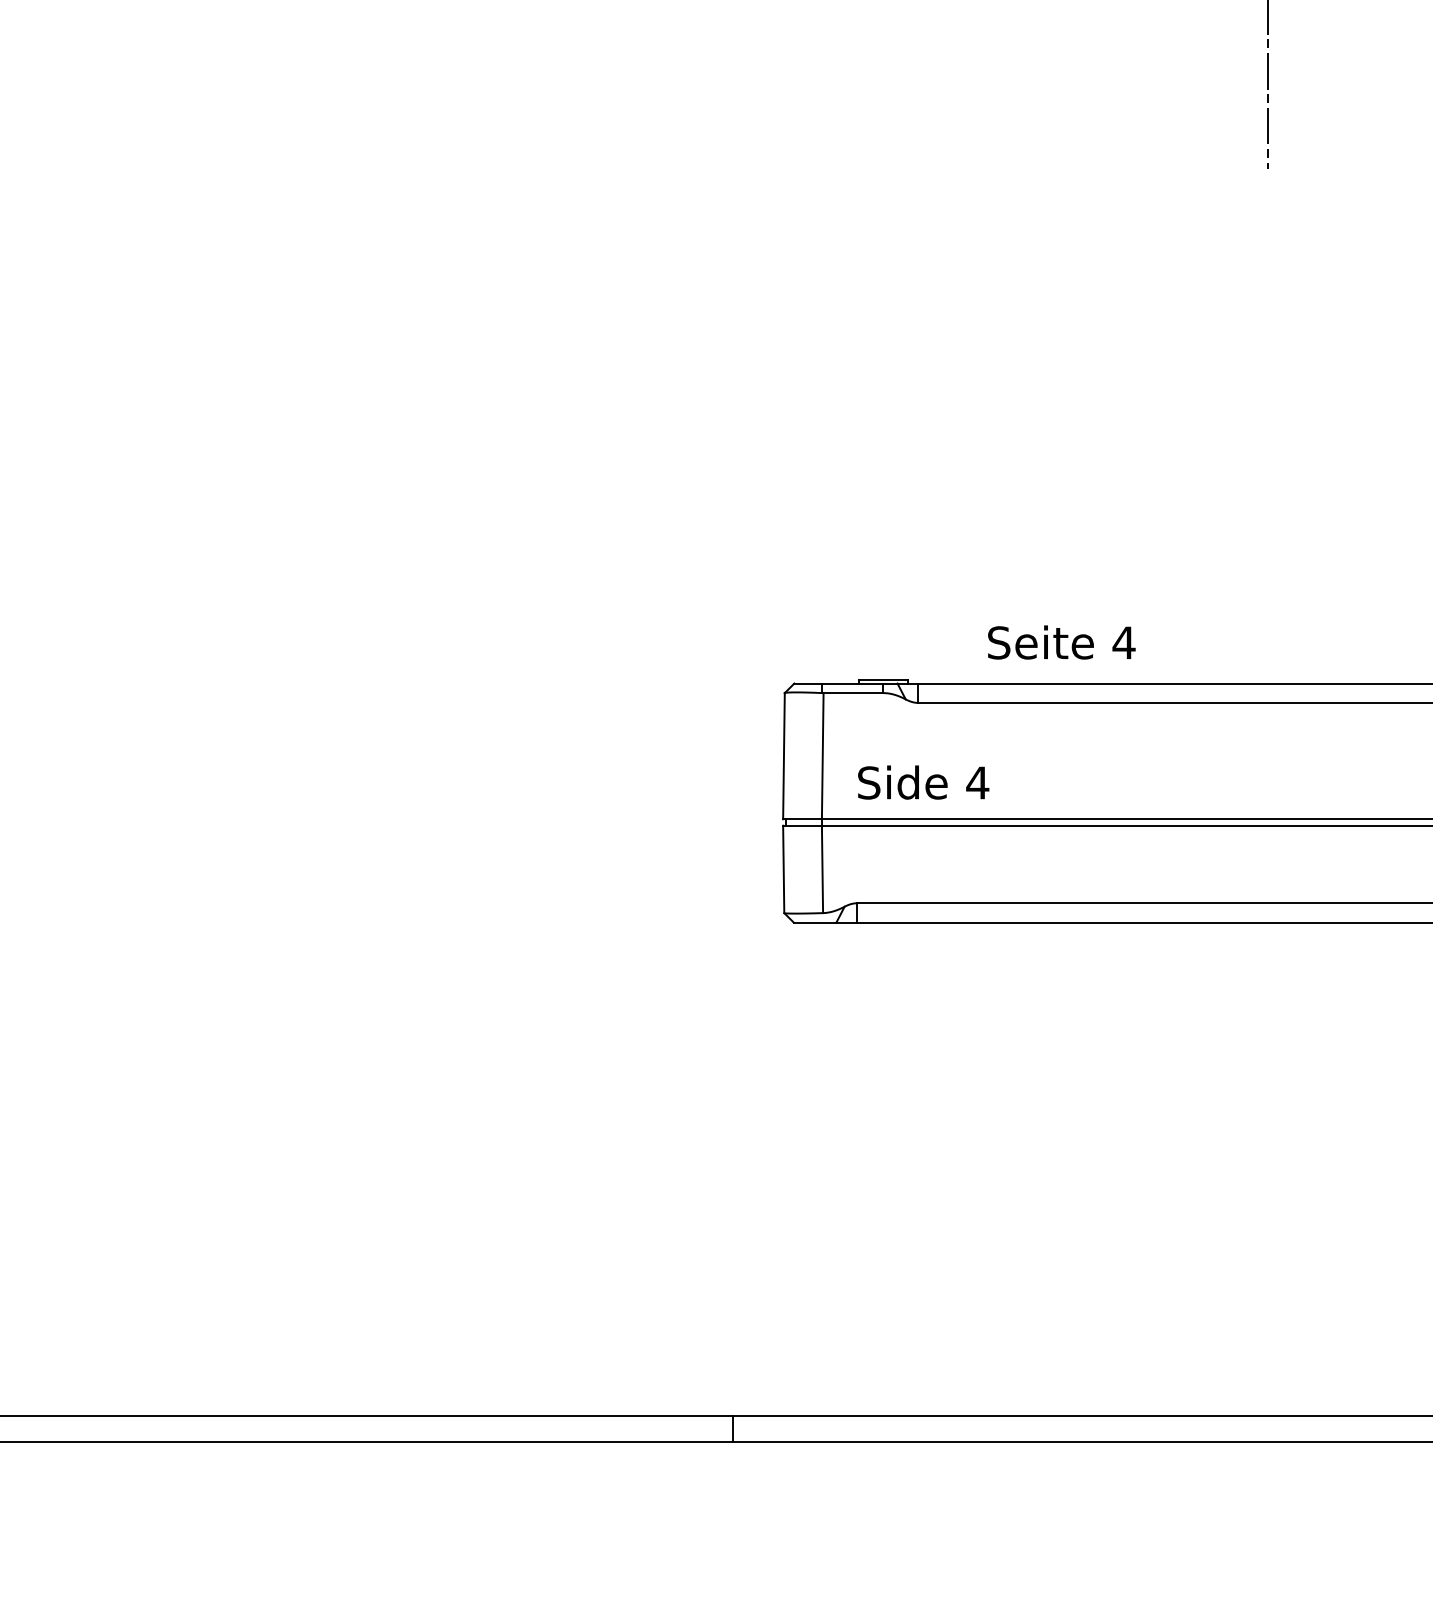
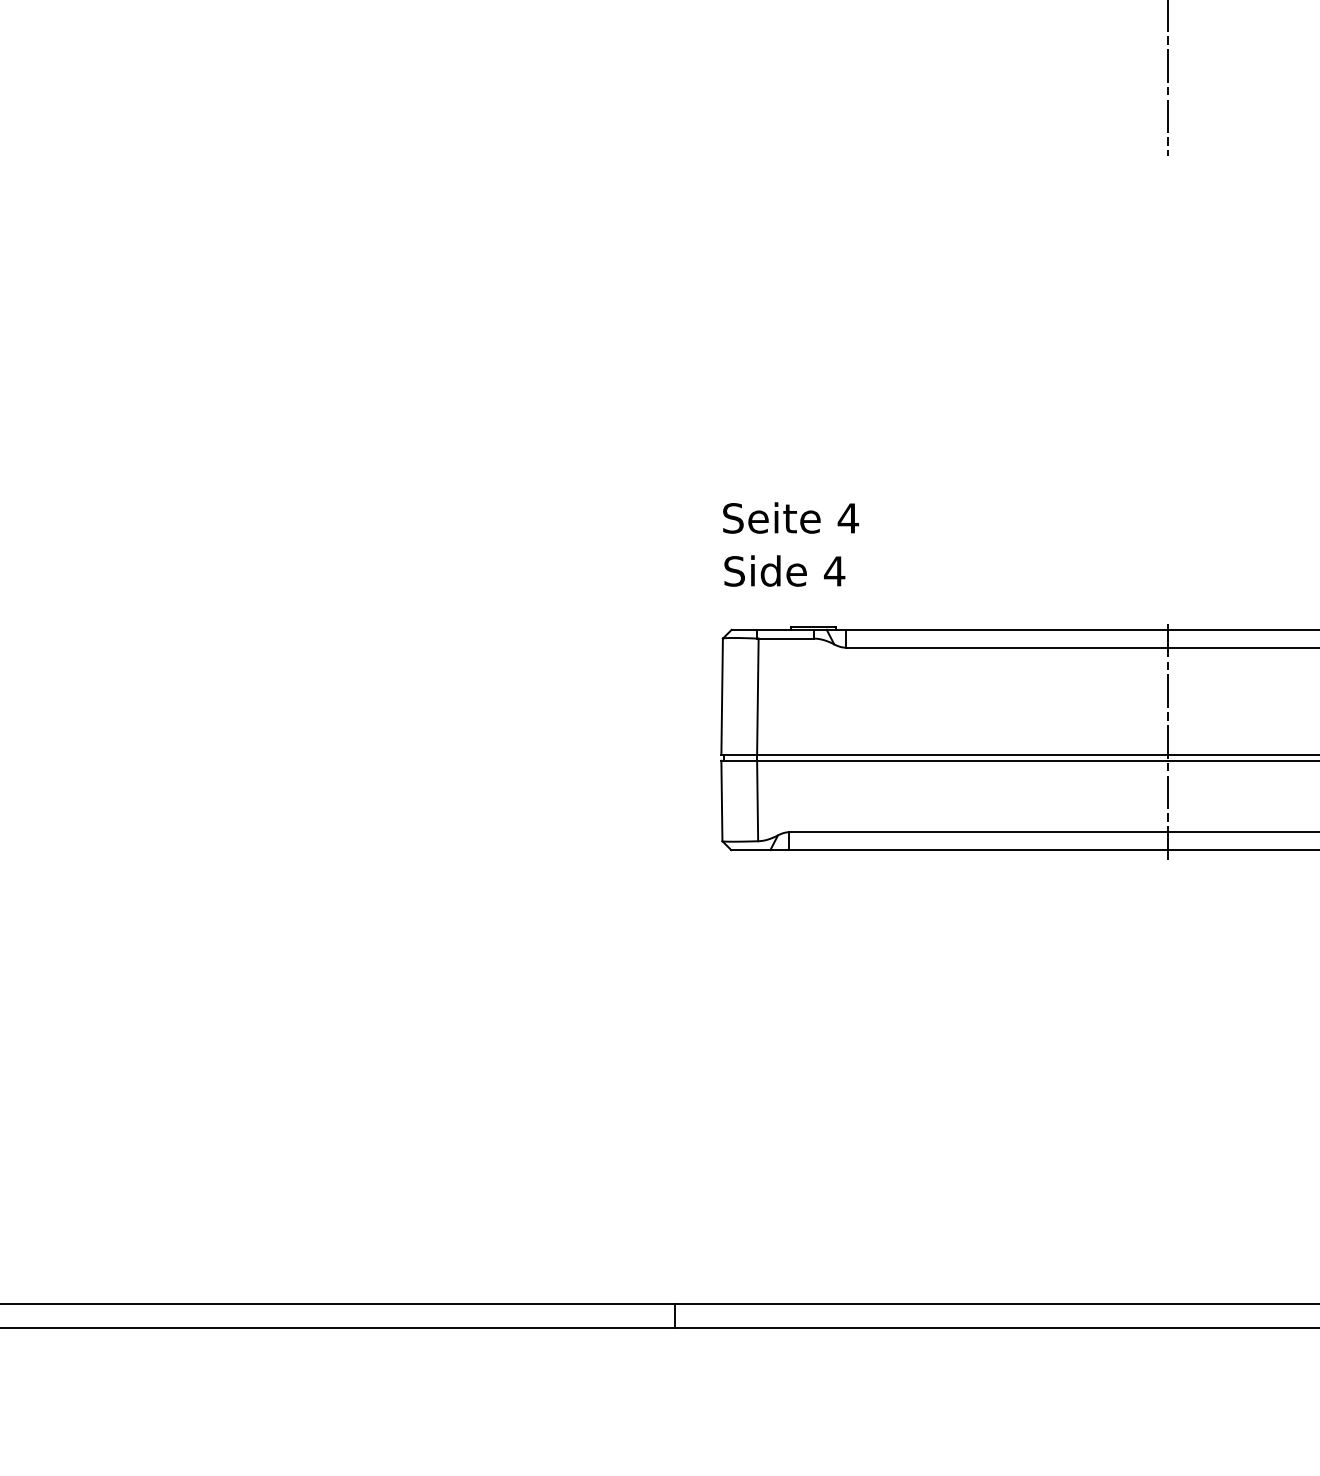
text: (1062, 641) -> (791, 517), moved
text: (923, 782) -> (784, 570), moved
line: (1267, 805) -> (1167, 742), added

